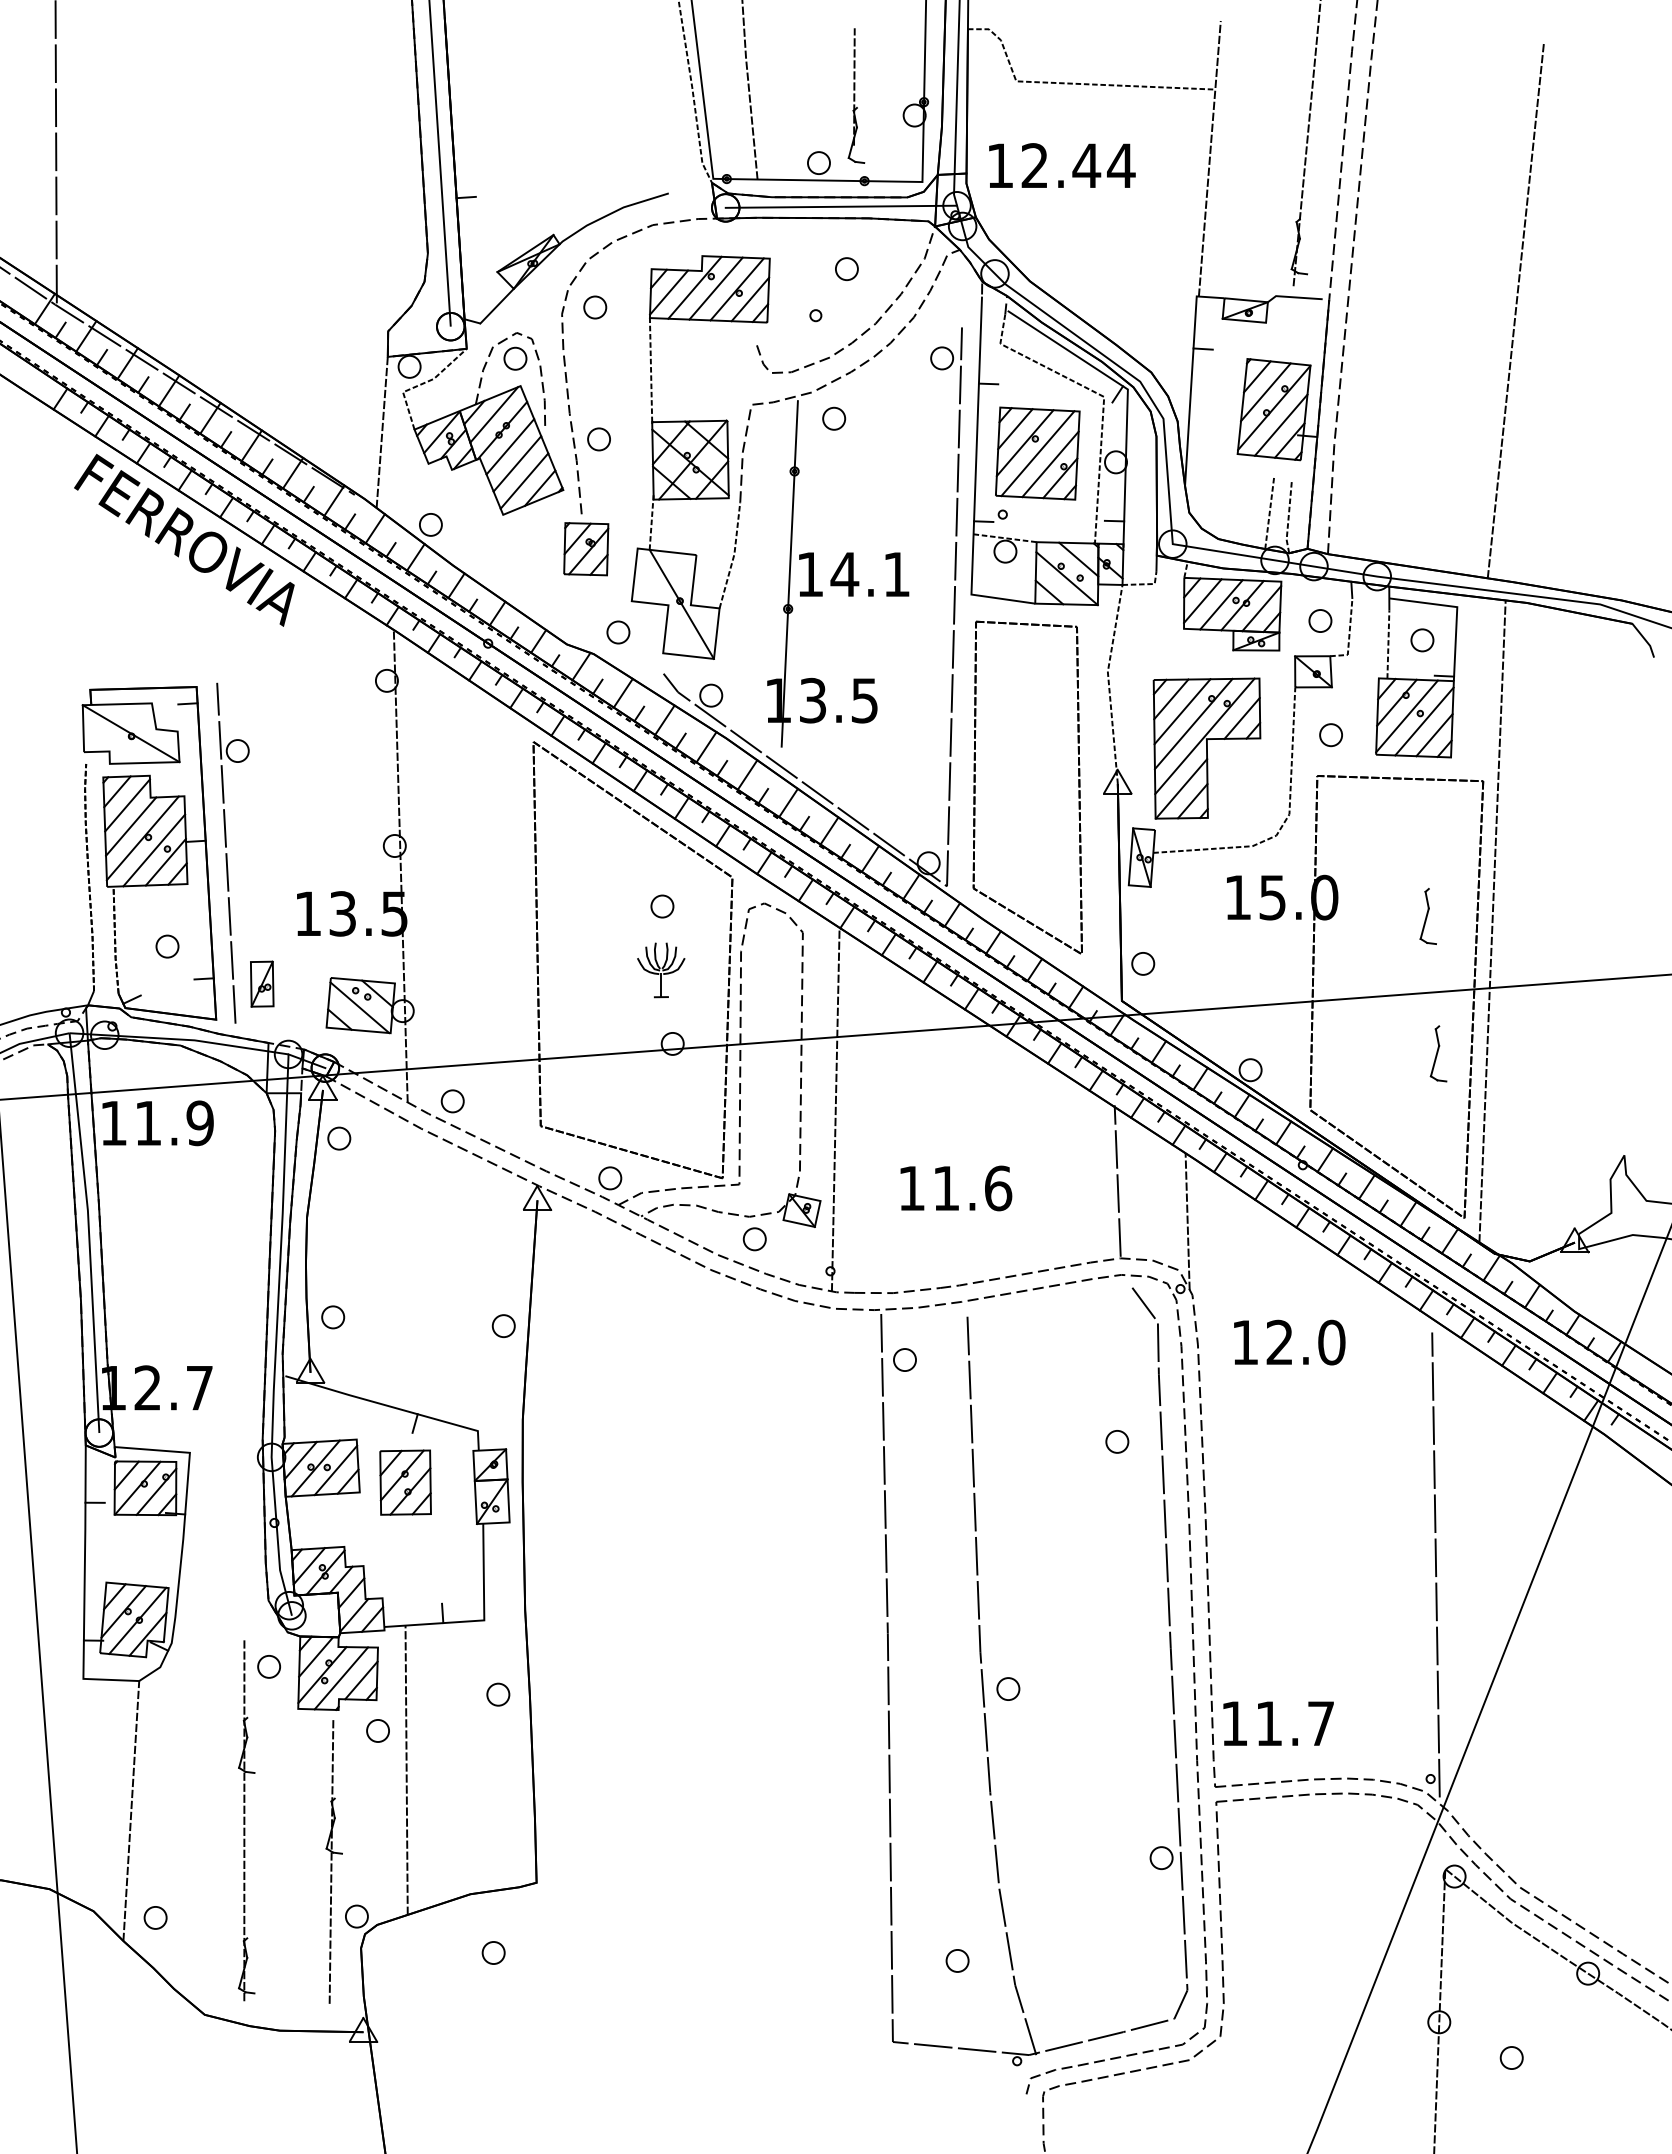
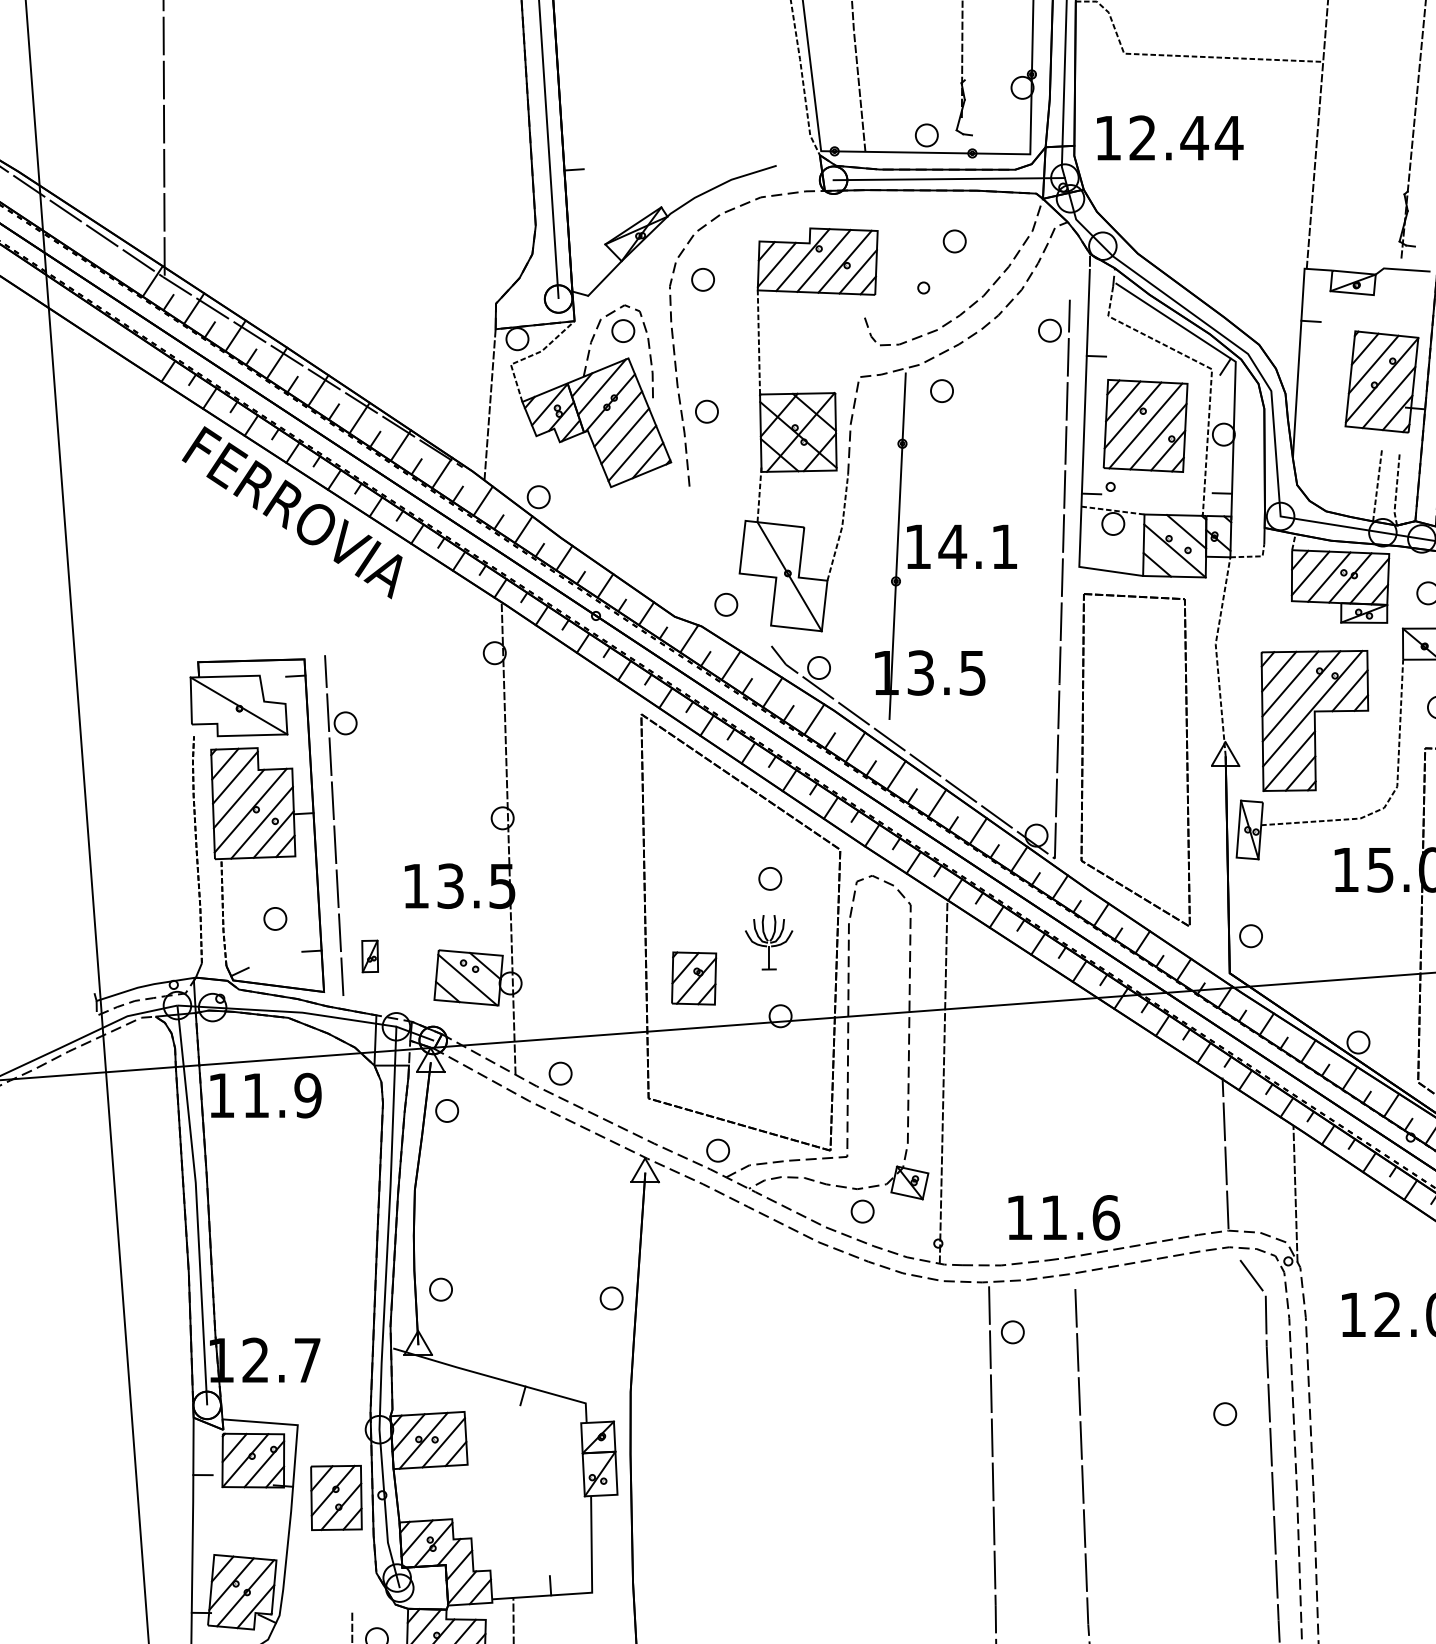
part: (586, 549) -> (694, 978), moved
part: (262, 983) -> (370, 955), size x0.7
text: (956, 1188) -> (1064, 1217), moved
part: (405, 1482) -> (336, 1497), moved

